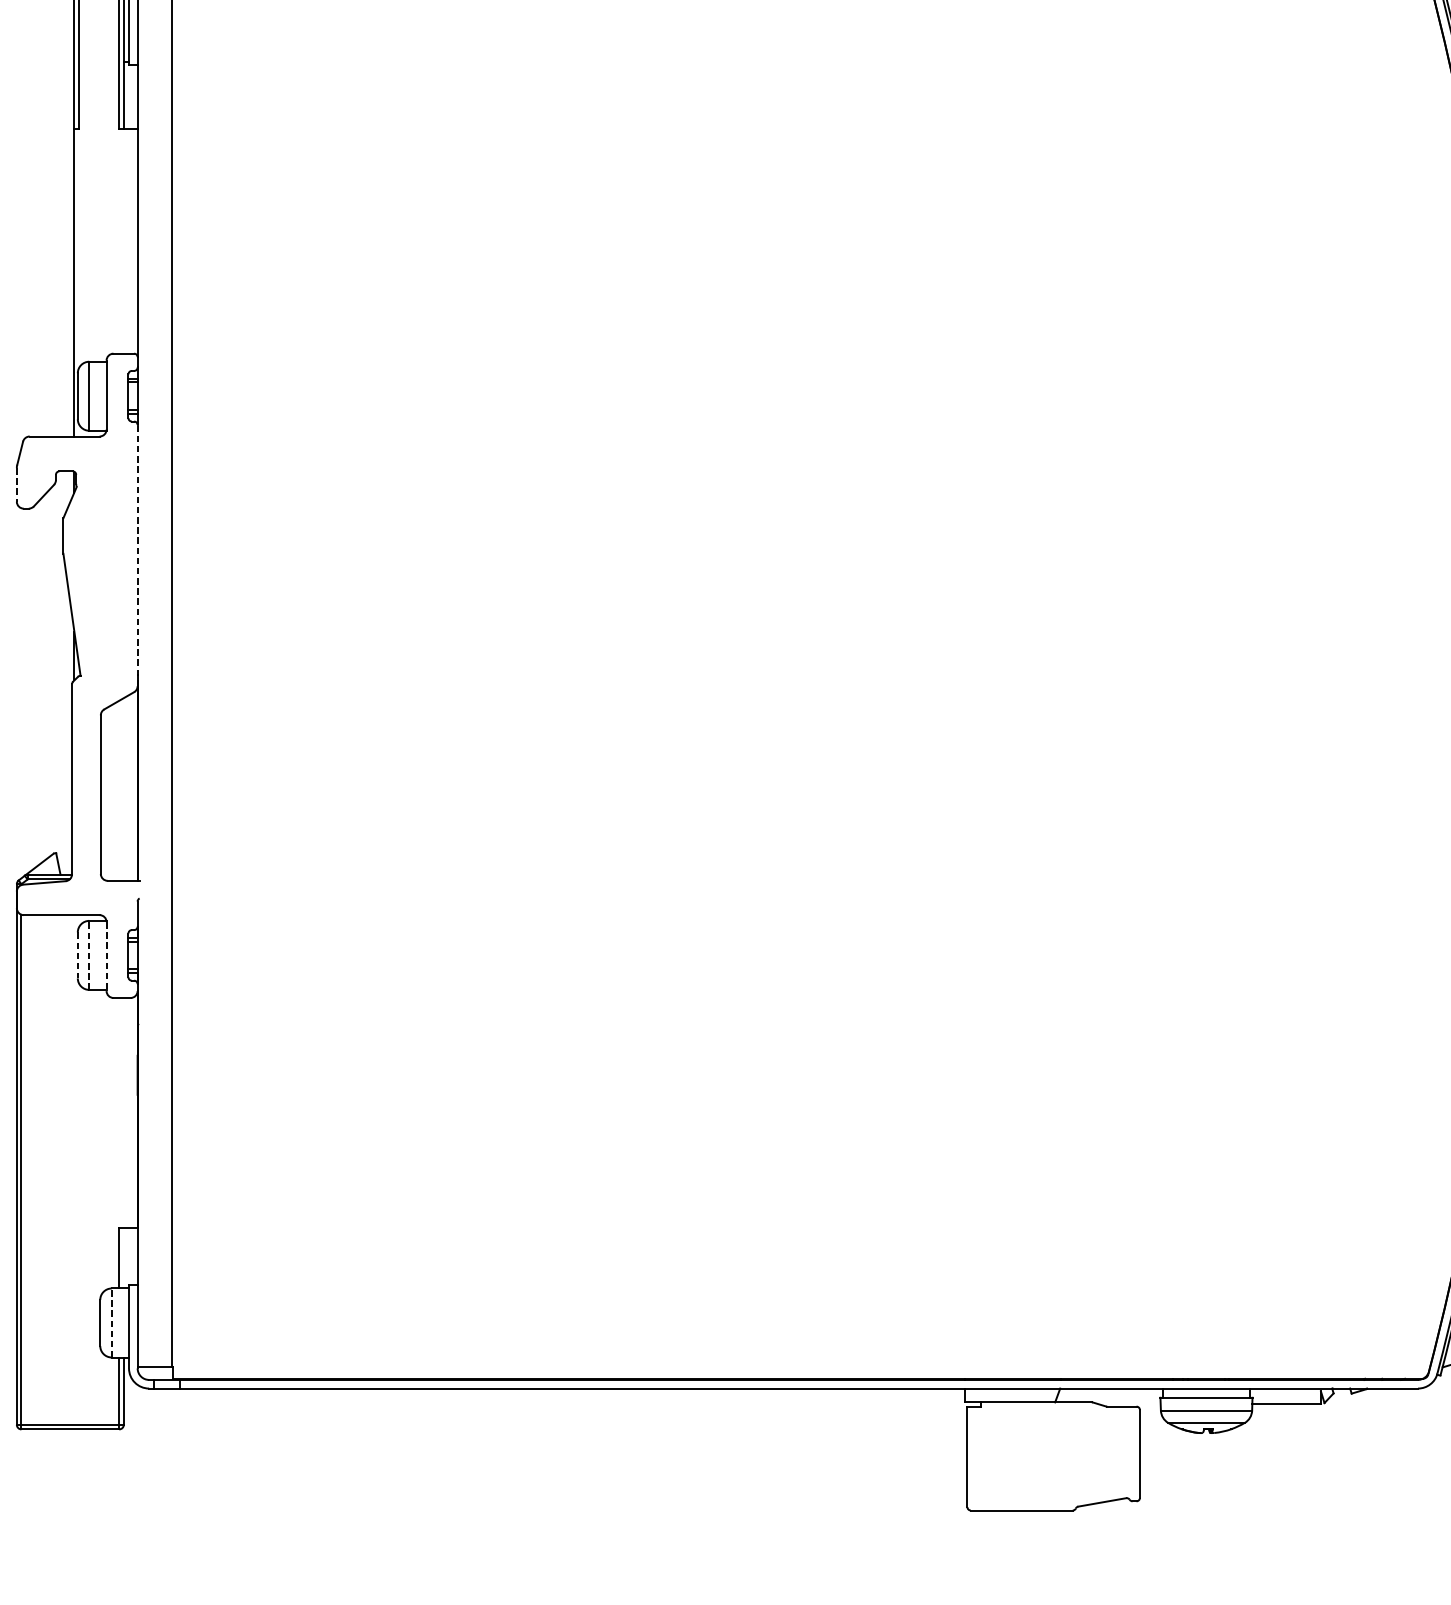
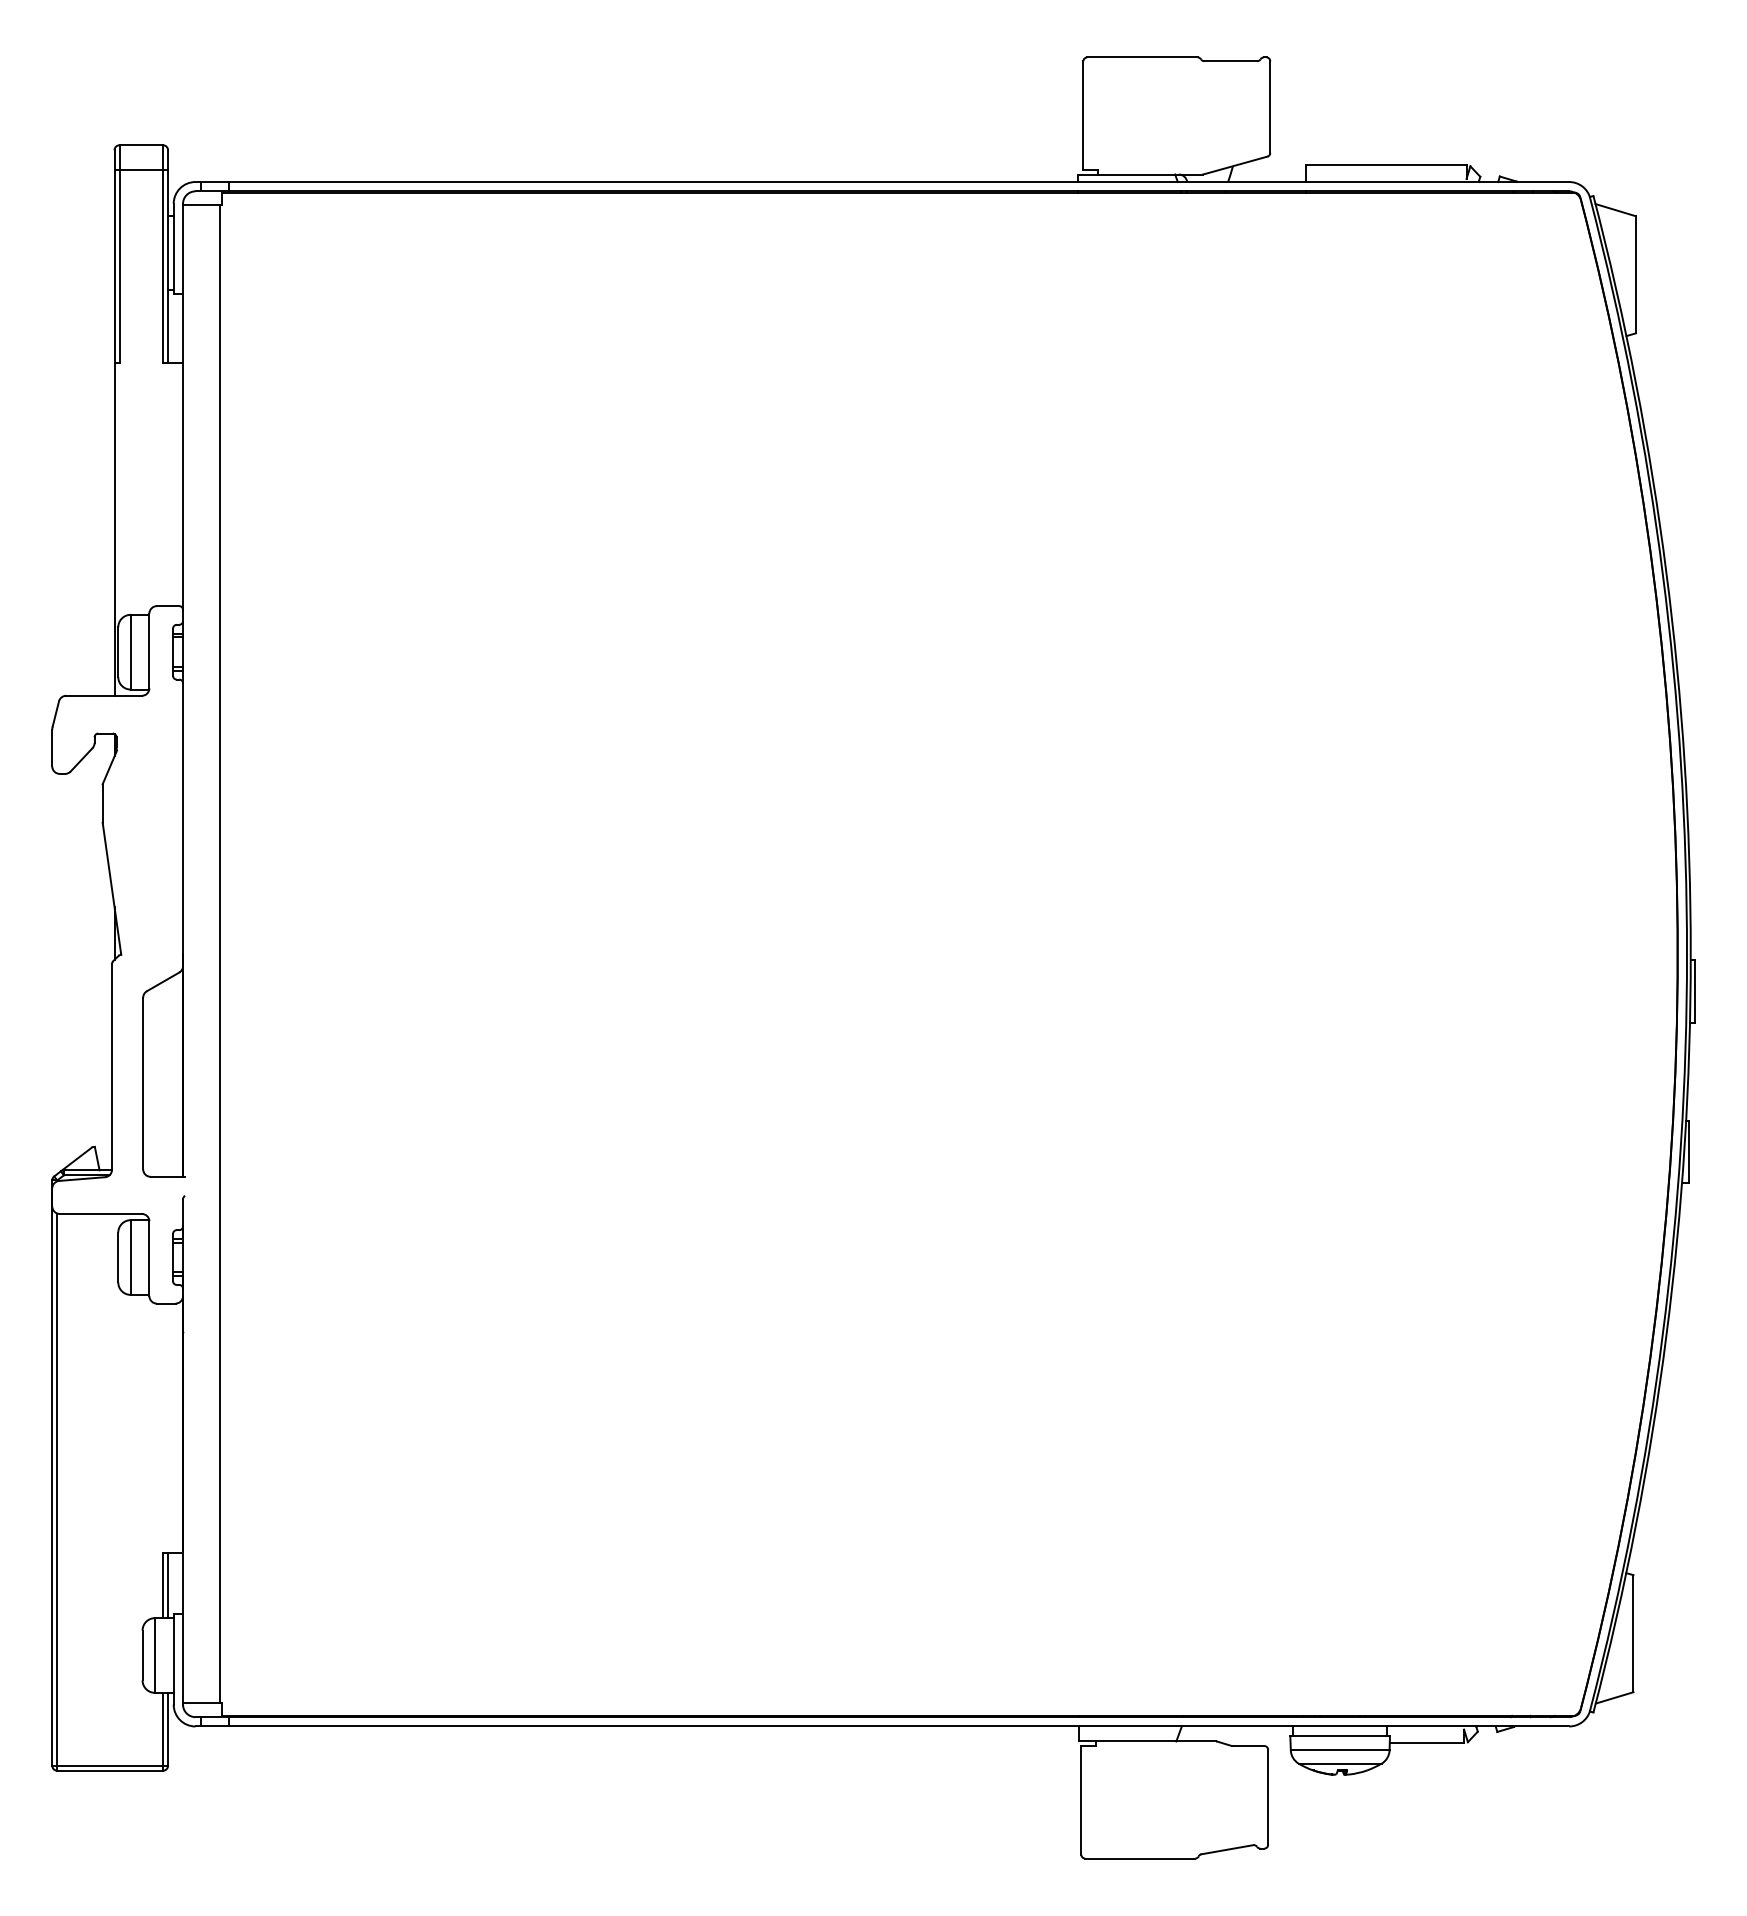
line: (17, 485) -> (52, 748), dashed -> solid
line: (138, 555) -> (183, 824), dashed -> solid
line: (78, 955) -> (118, 1257), dashed -> solid
line: (89, 955) -> (130, 1257), dashed -> solid
line: (106, 957) -> (149, 1259), dashed -> solid
line: (124, 1258) -> (168, 1585), added
line: (112, 1322) -> (155, 1654), dashed -> solid

